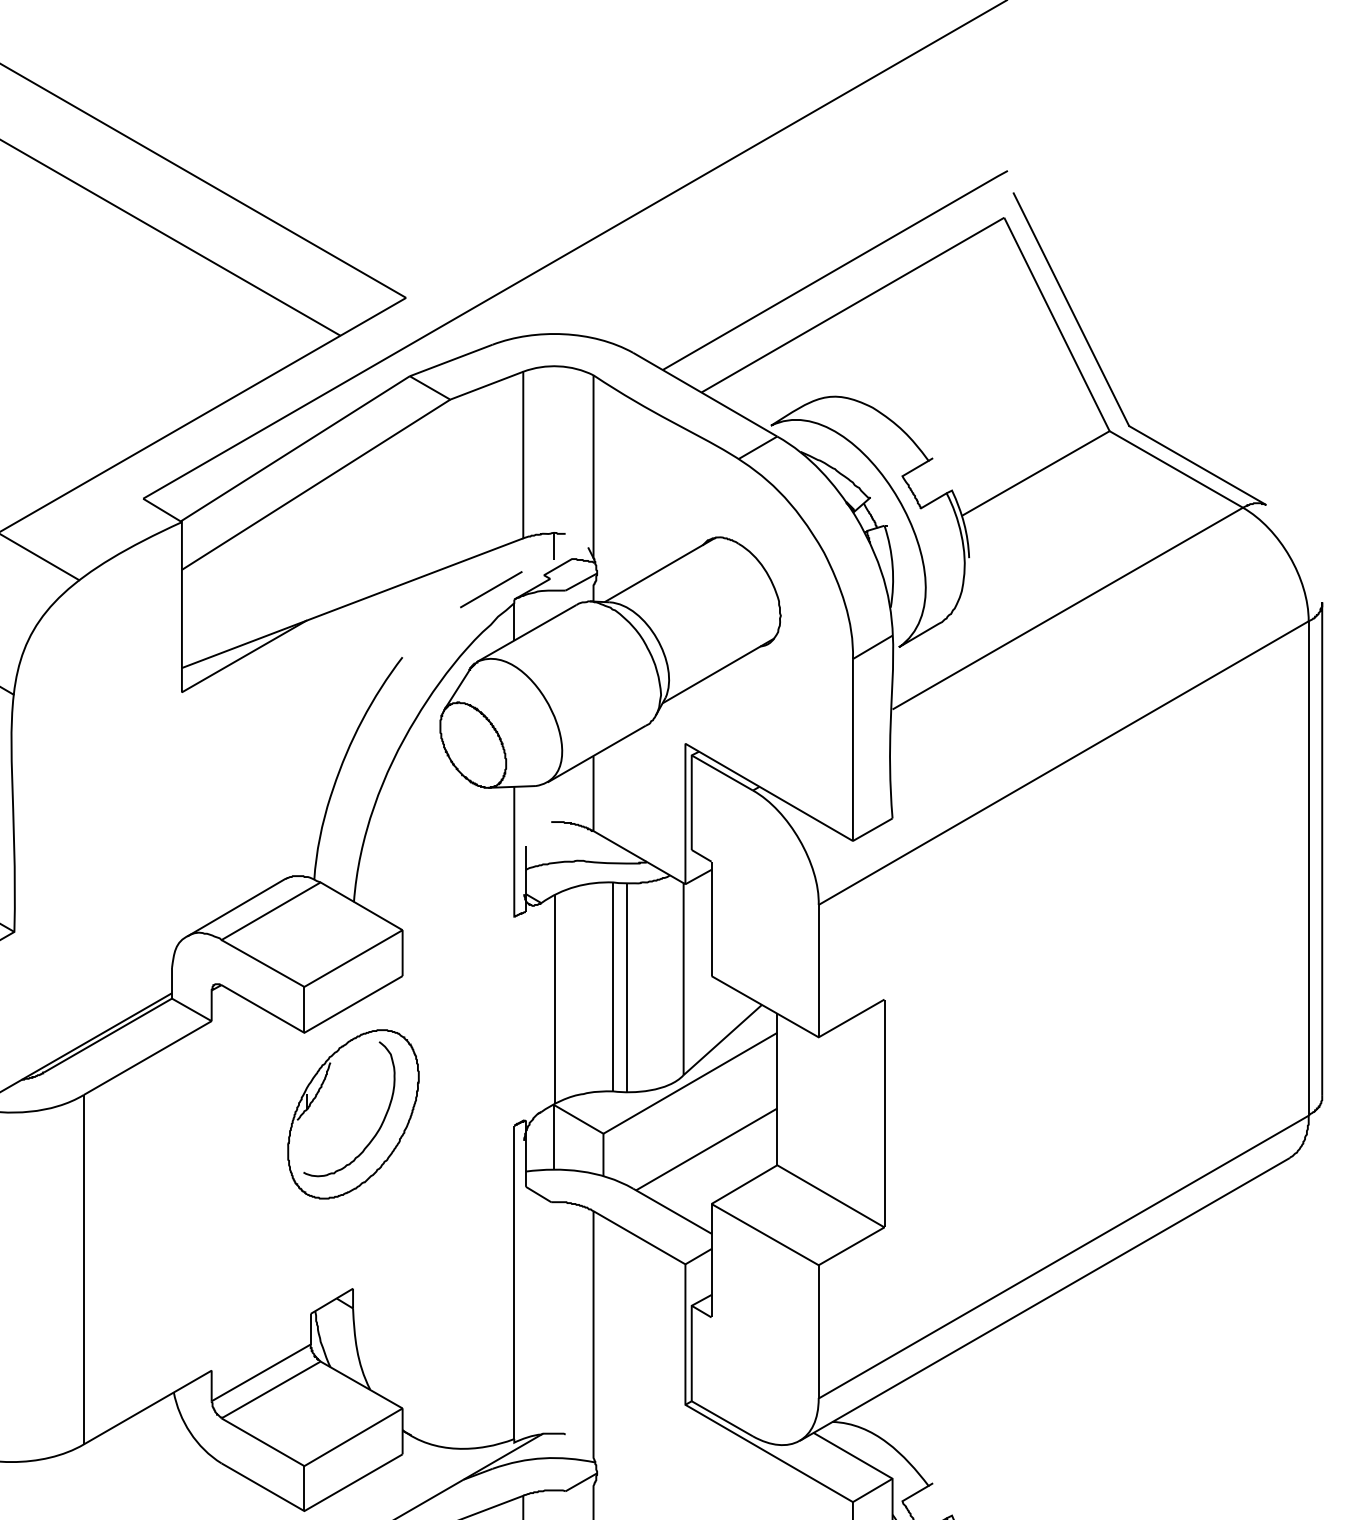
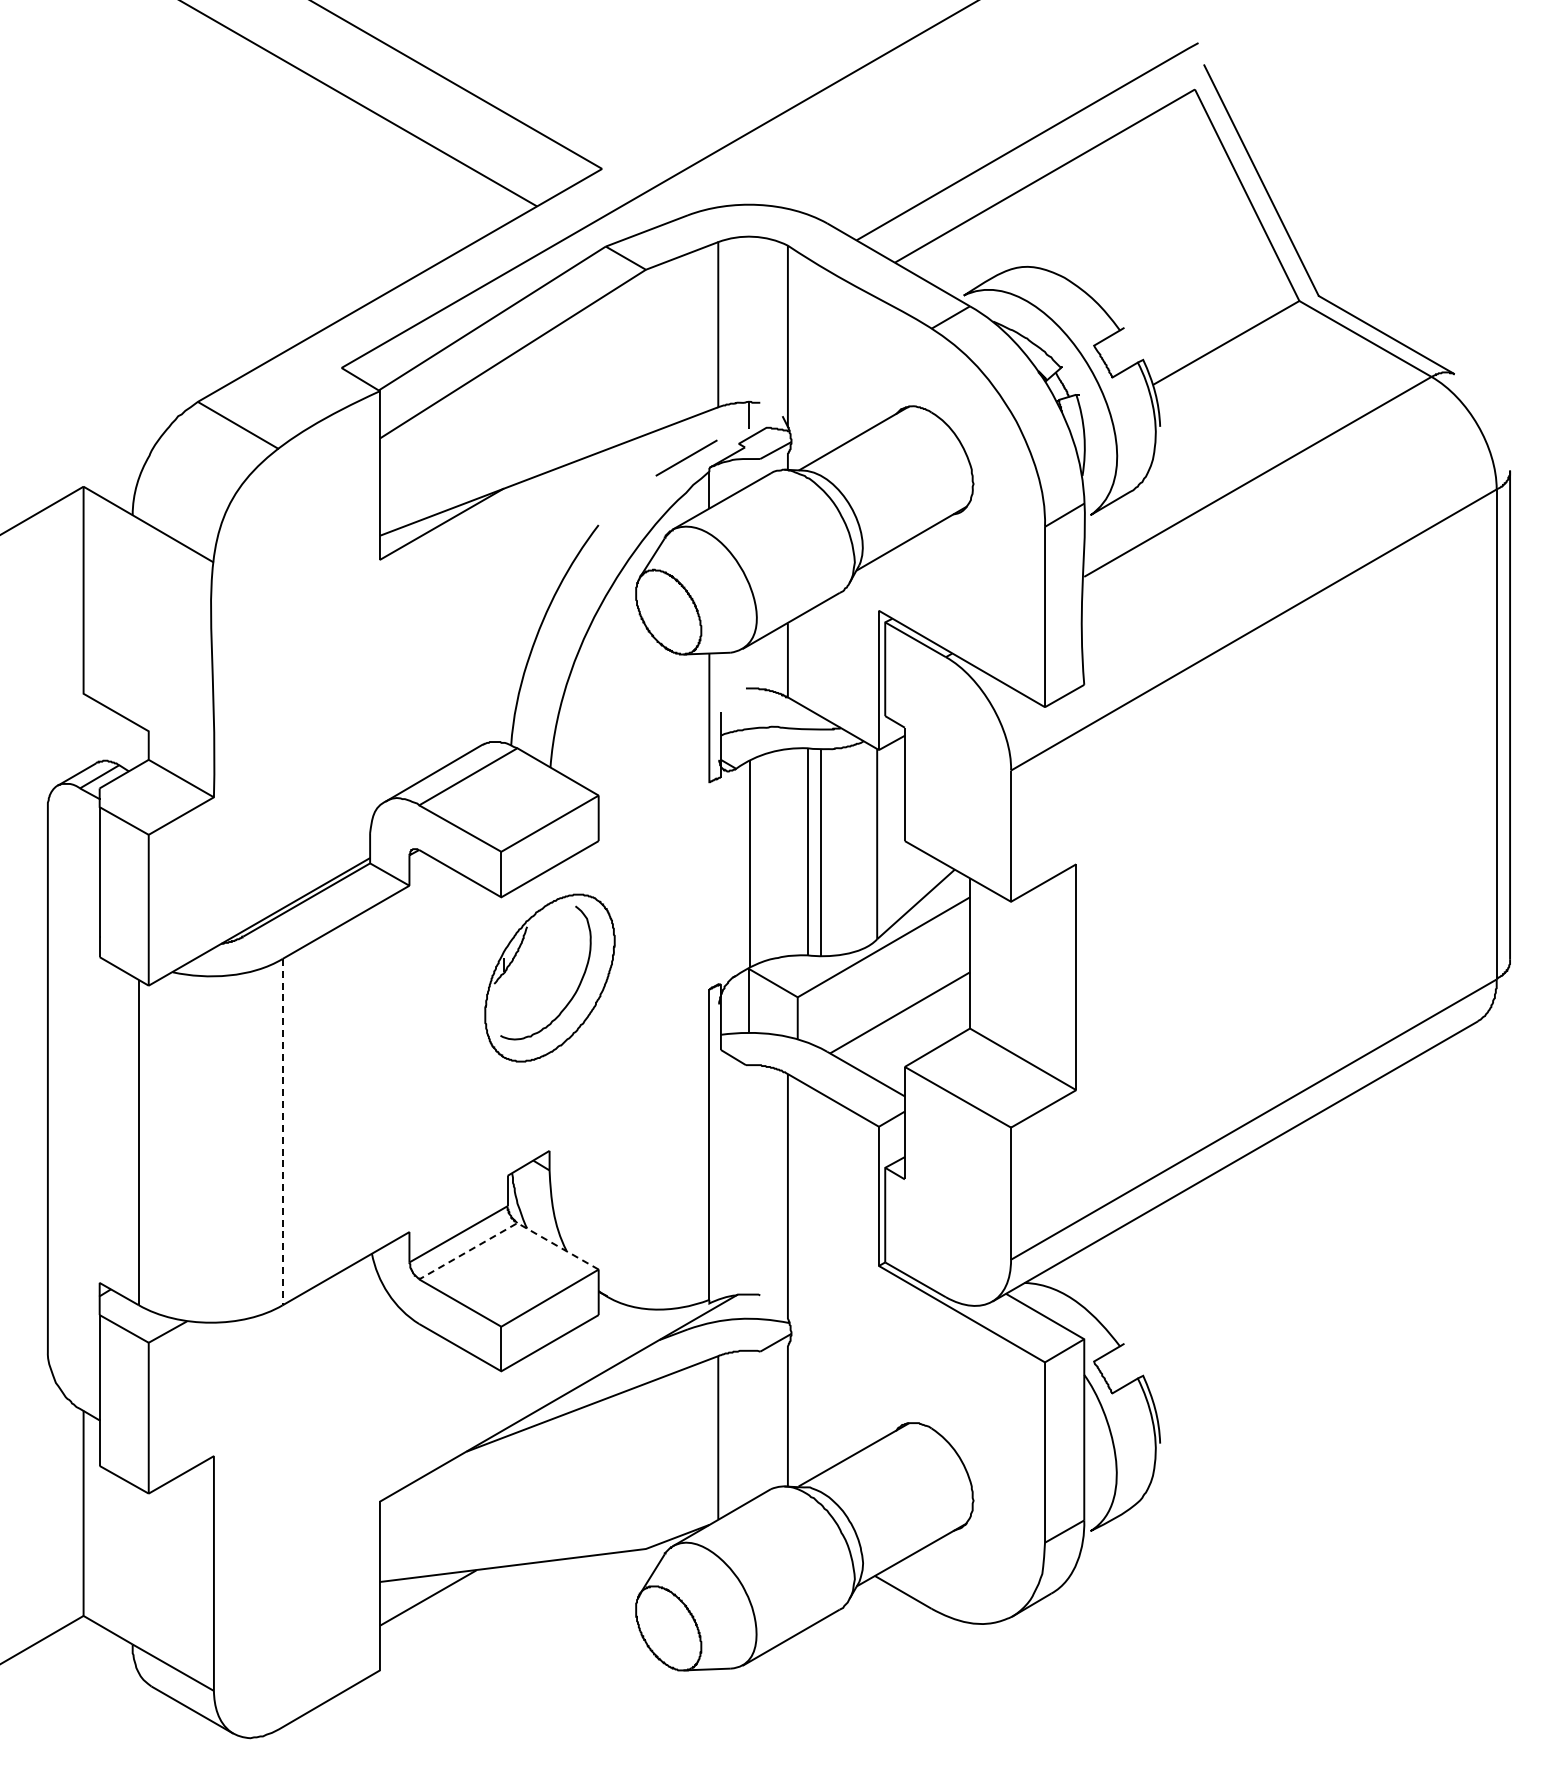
line: (83, 1270) -> (282, 1132), solid -> dashed
line: (311, 1367) -> (508, 1228), solid -> dashed

